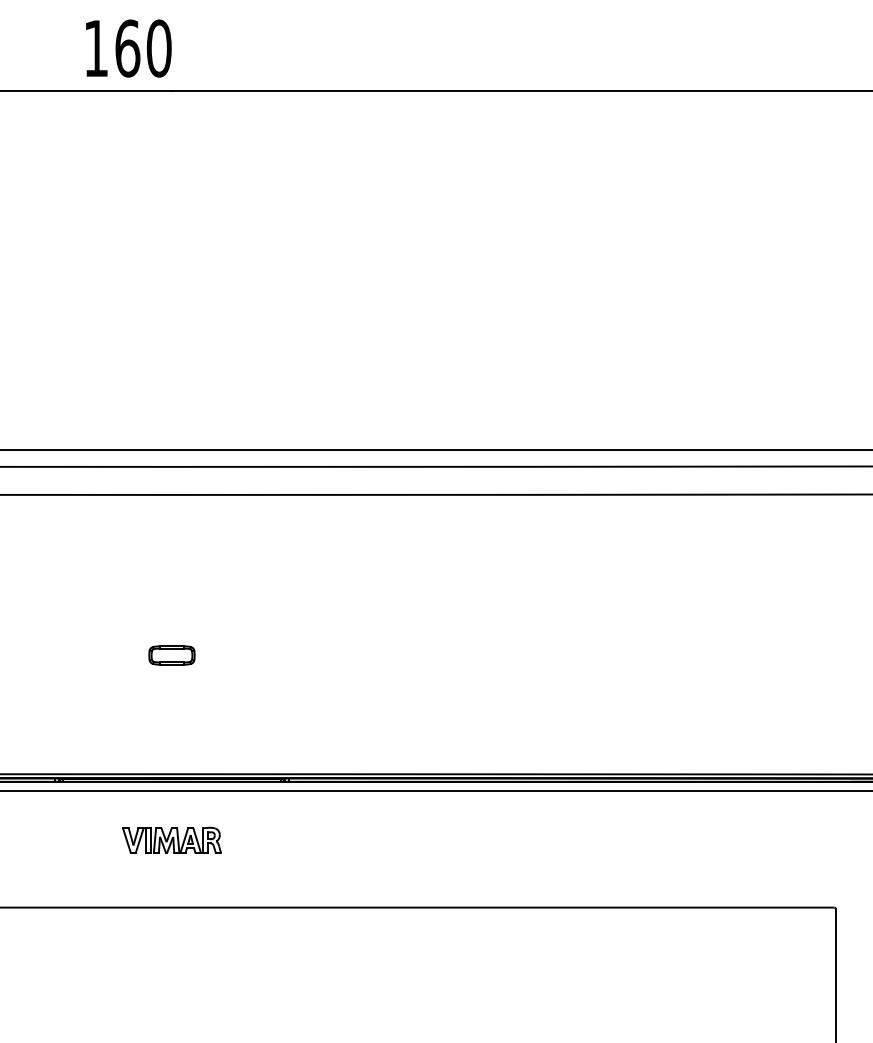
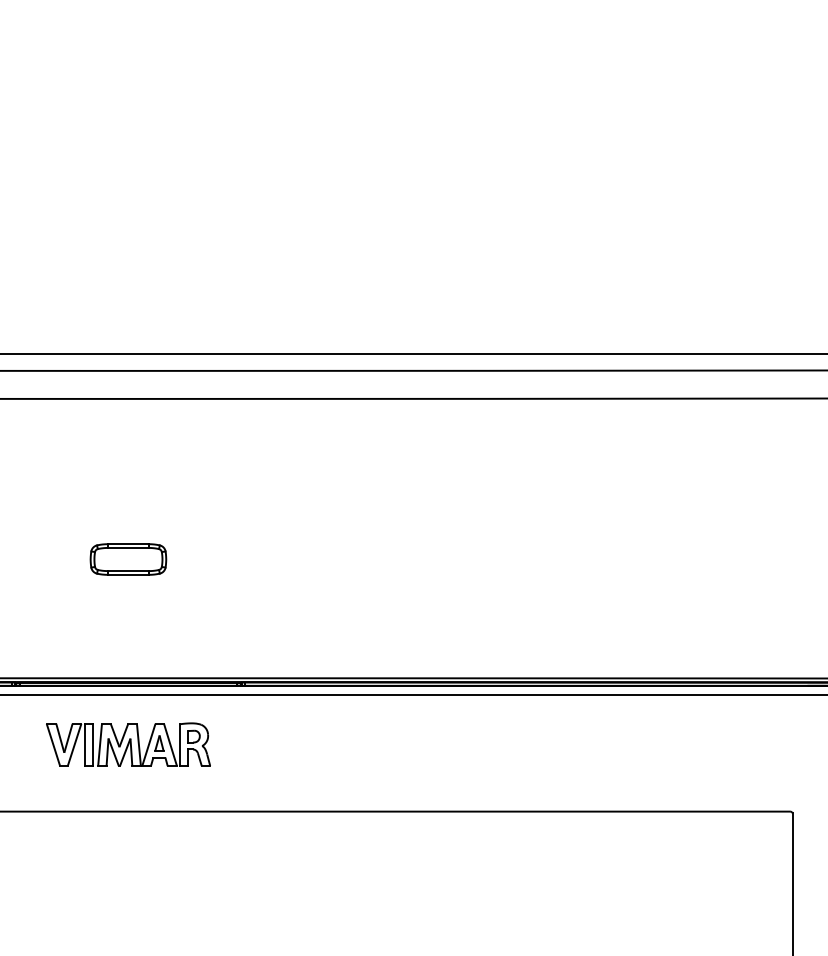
part: (171, 655) -> (127, 559), size x1.67
part: (171, 840) -> (127, 744), size x1.67

